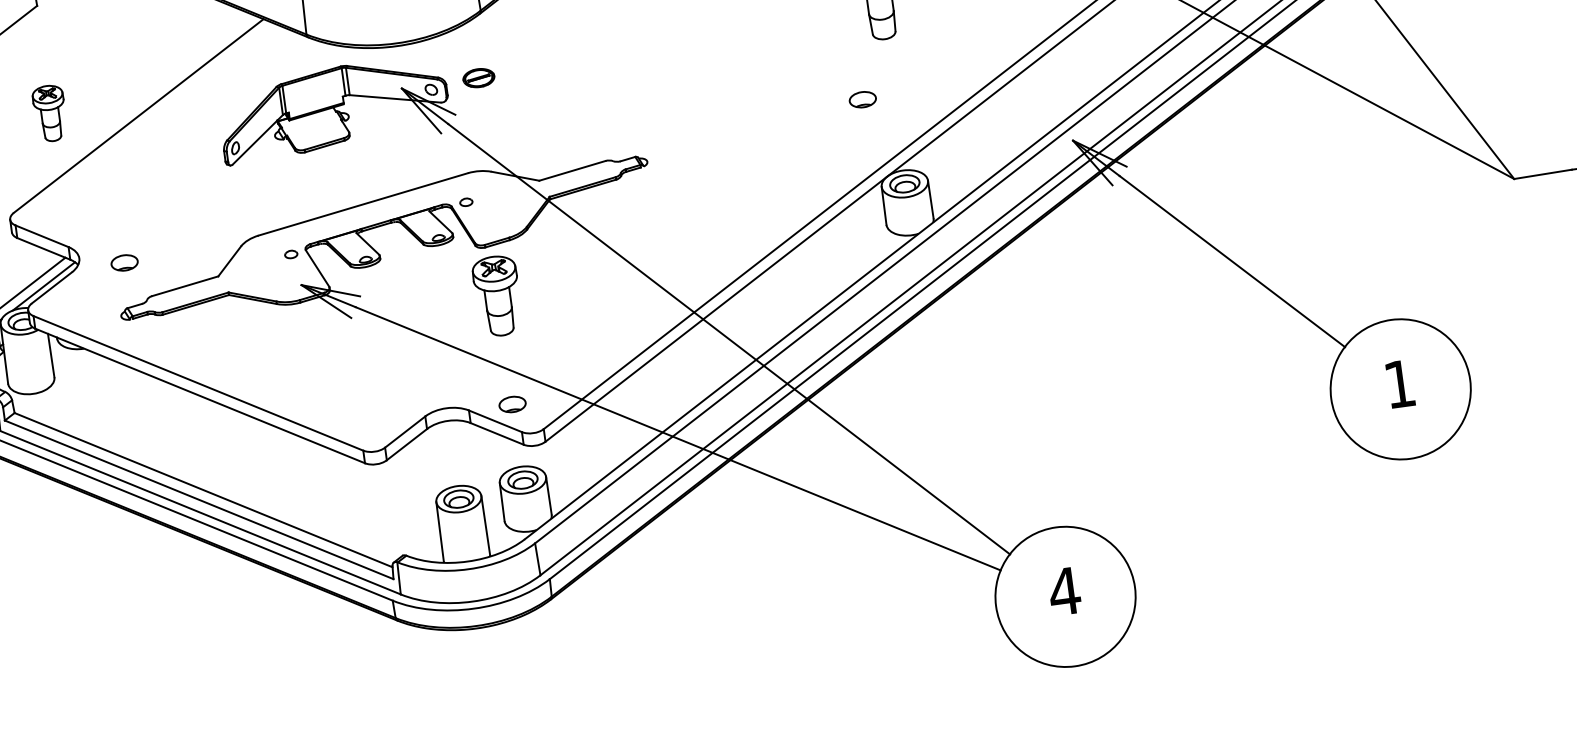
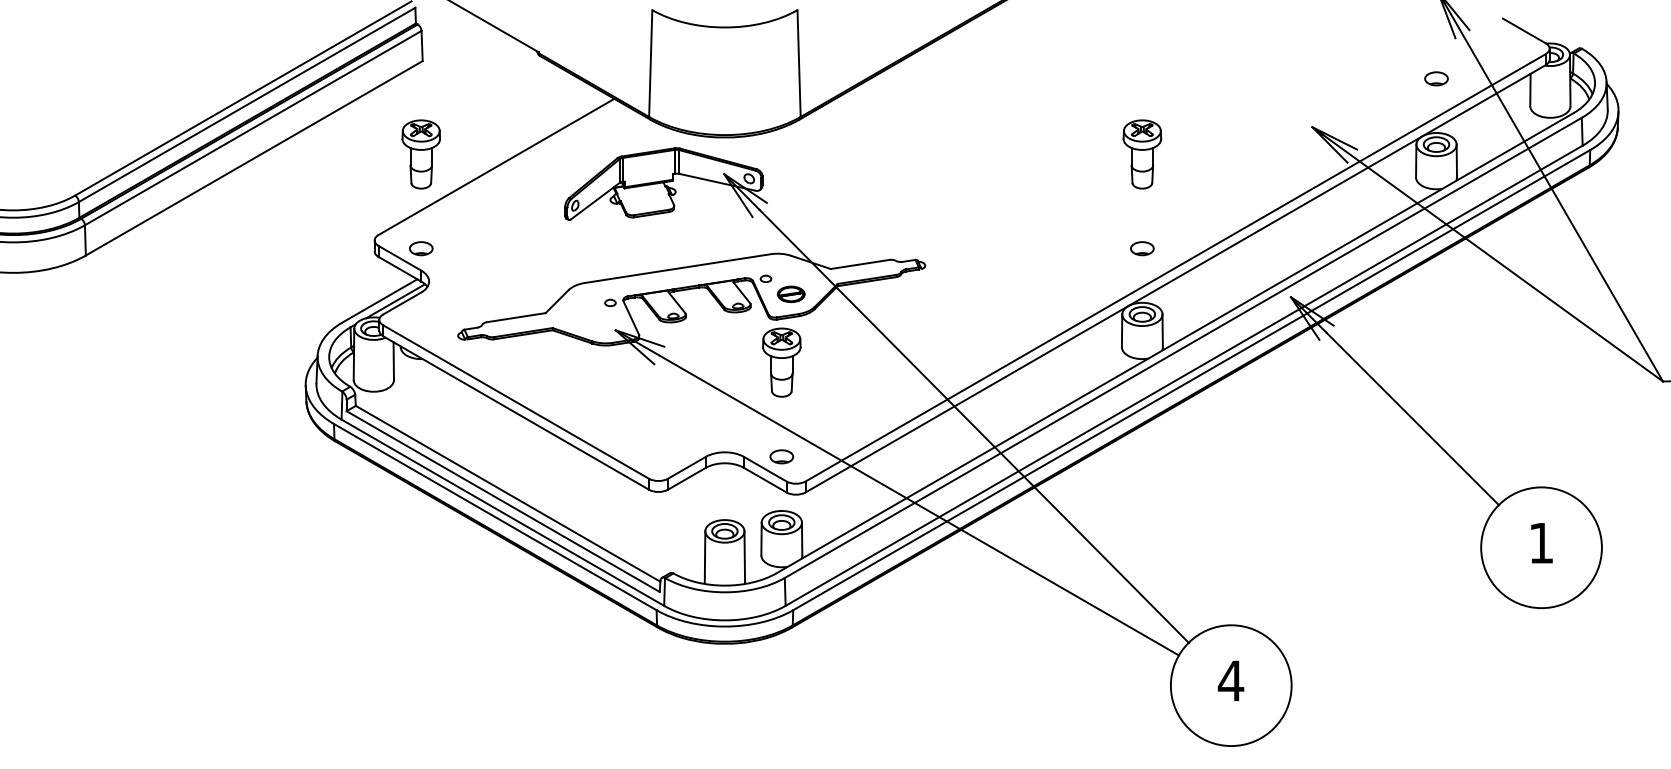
part: (477, 77) -> (790, 293), moved
part: (862, 99) -> (1142, 248), moved
part: (49, 113) -> (420, 154), size x1.43
part: (124, 262) -> (421, 248), moved

